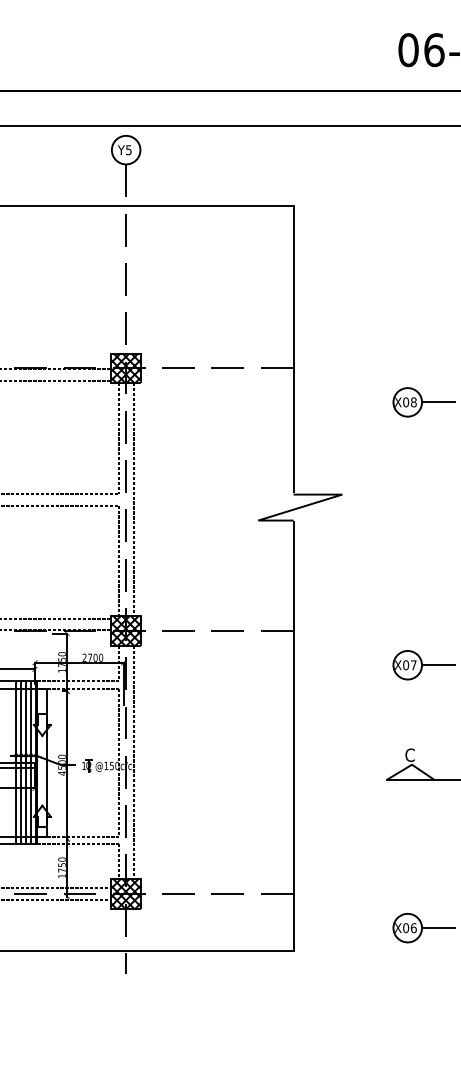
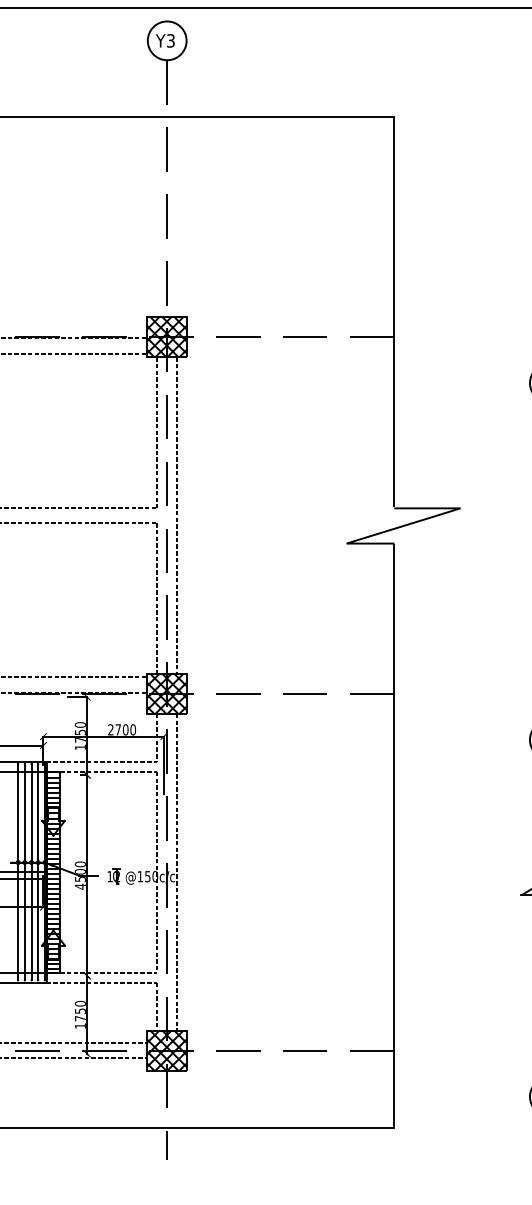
text: (128, 149) -> (170, 39), Y5 -> Y3
hatch: (42, 763) -> (53, 873), added

